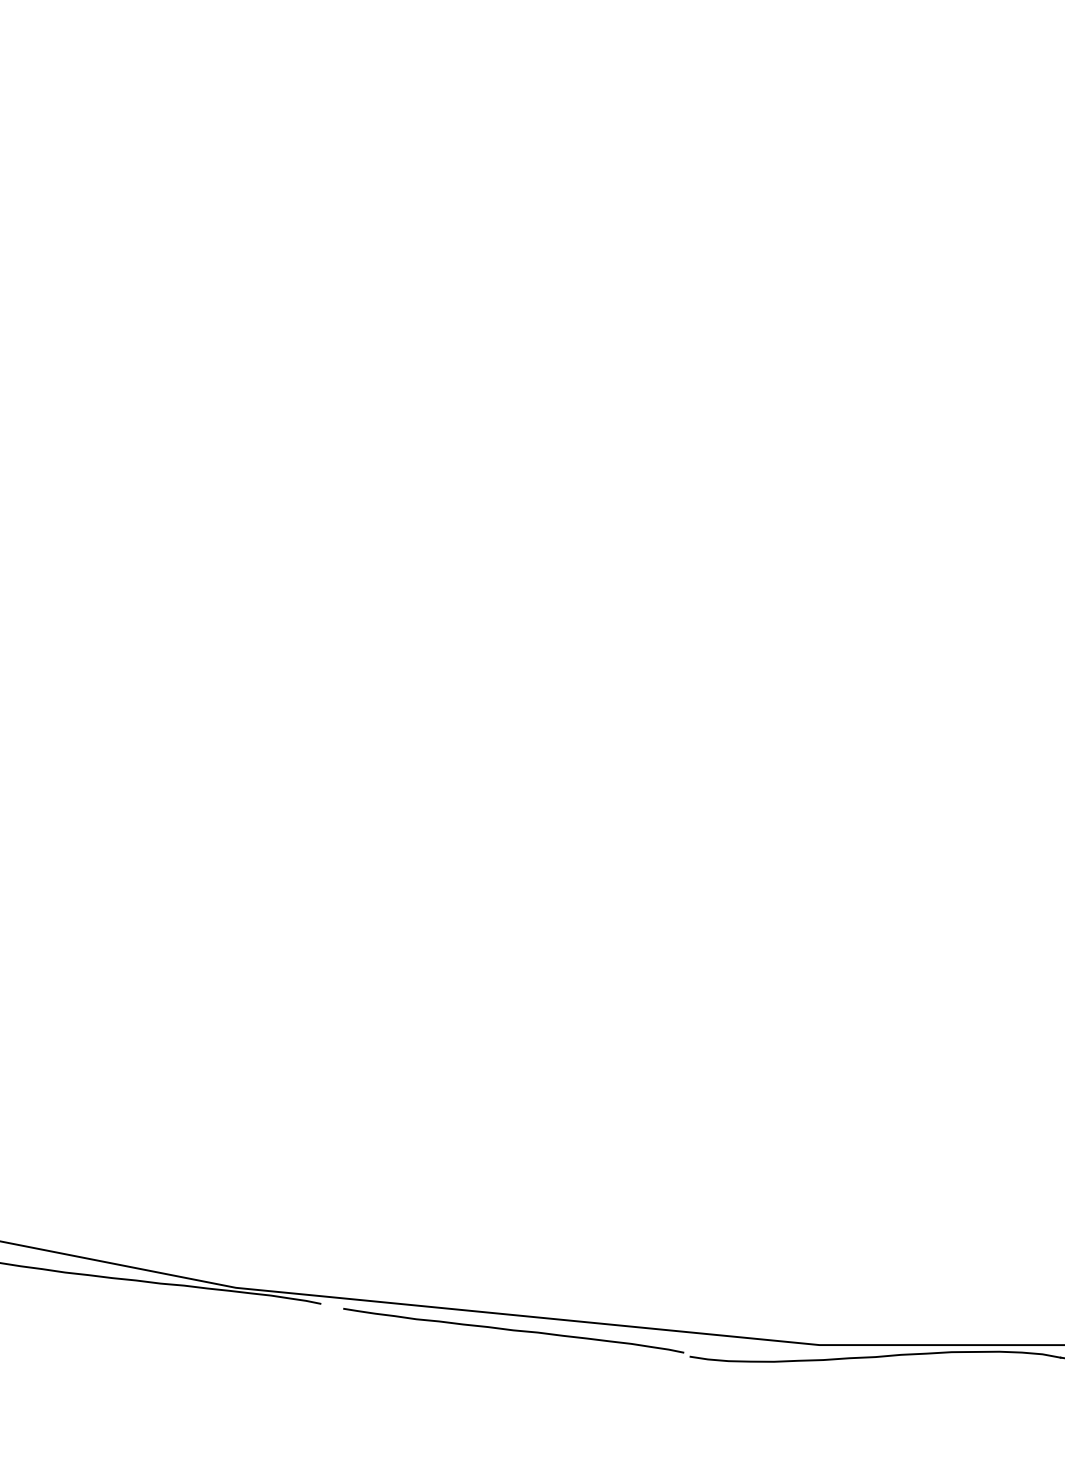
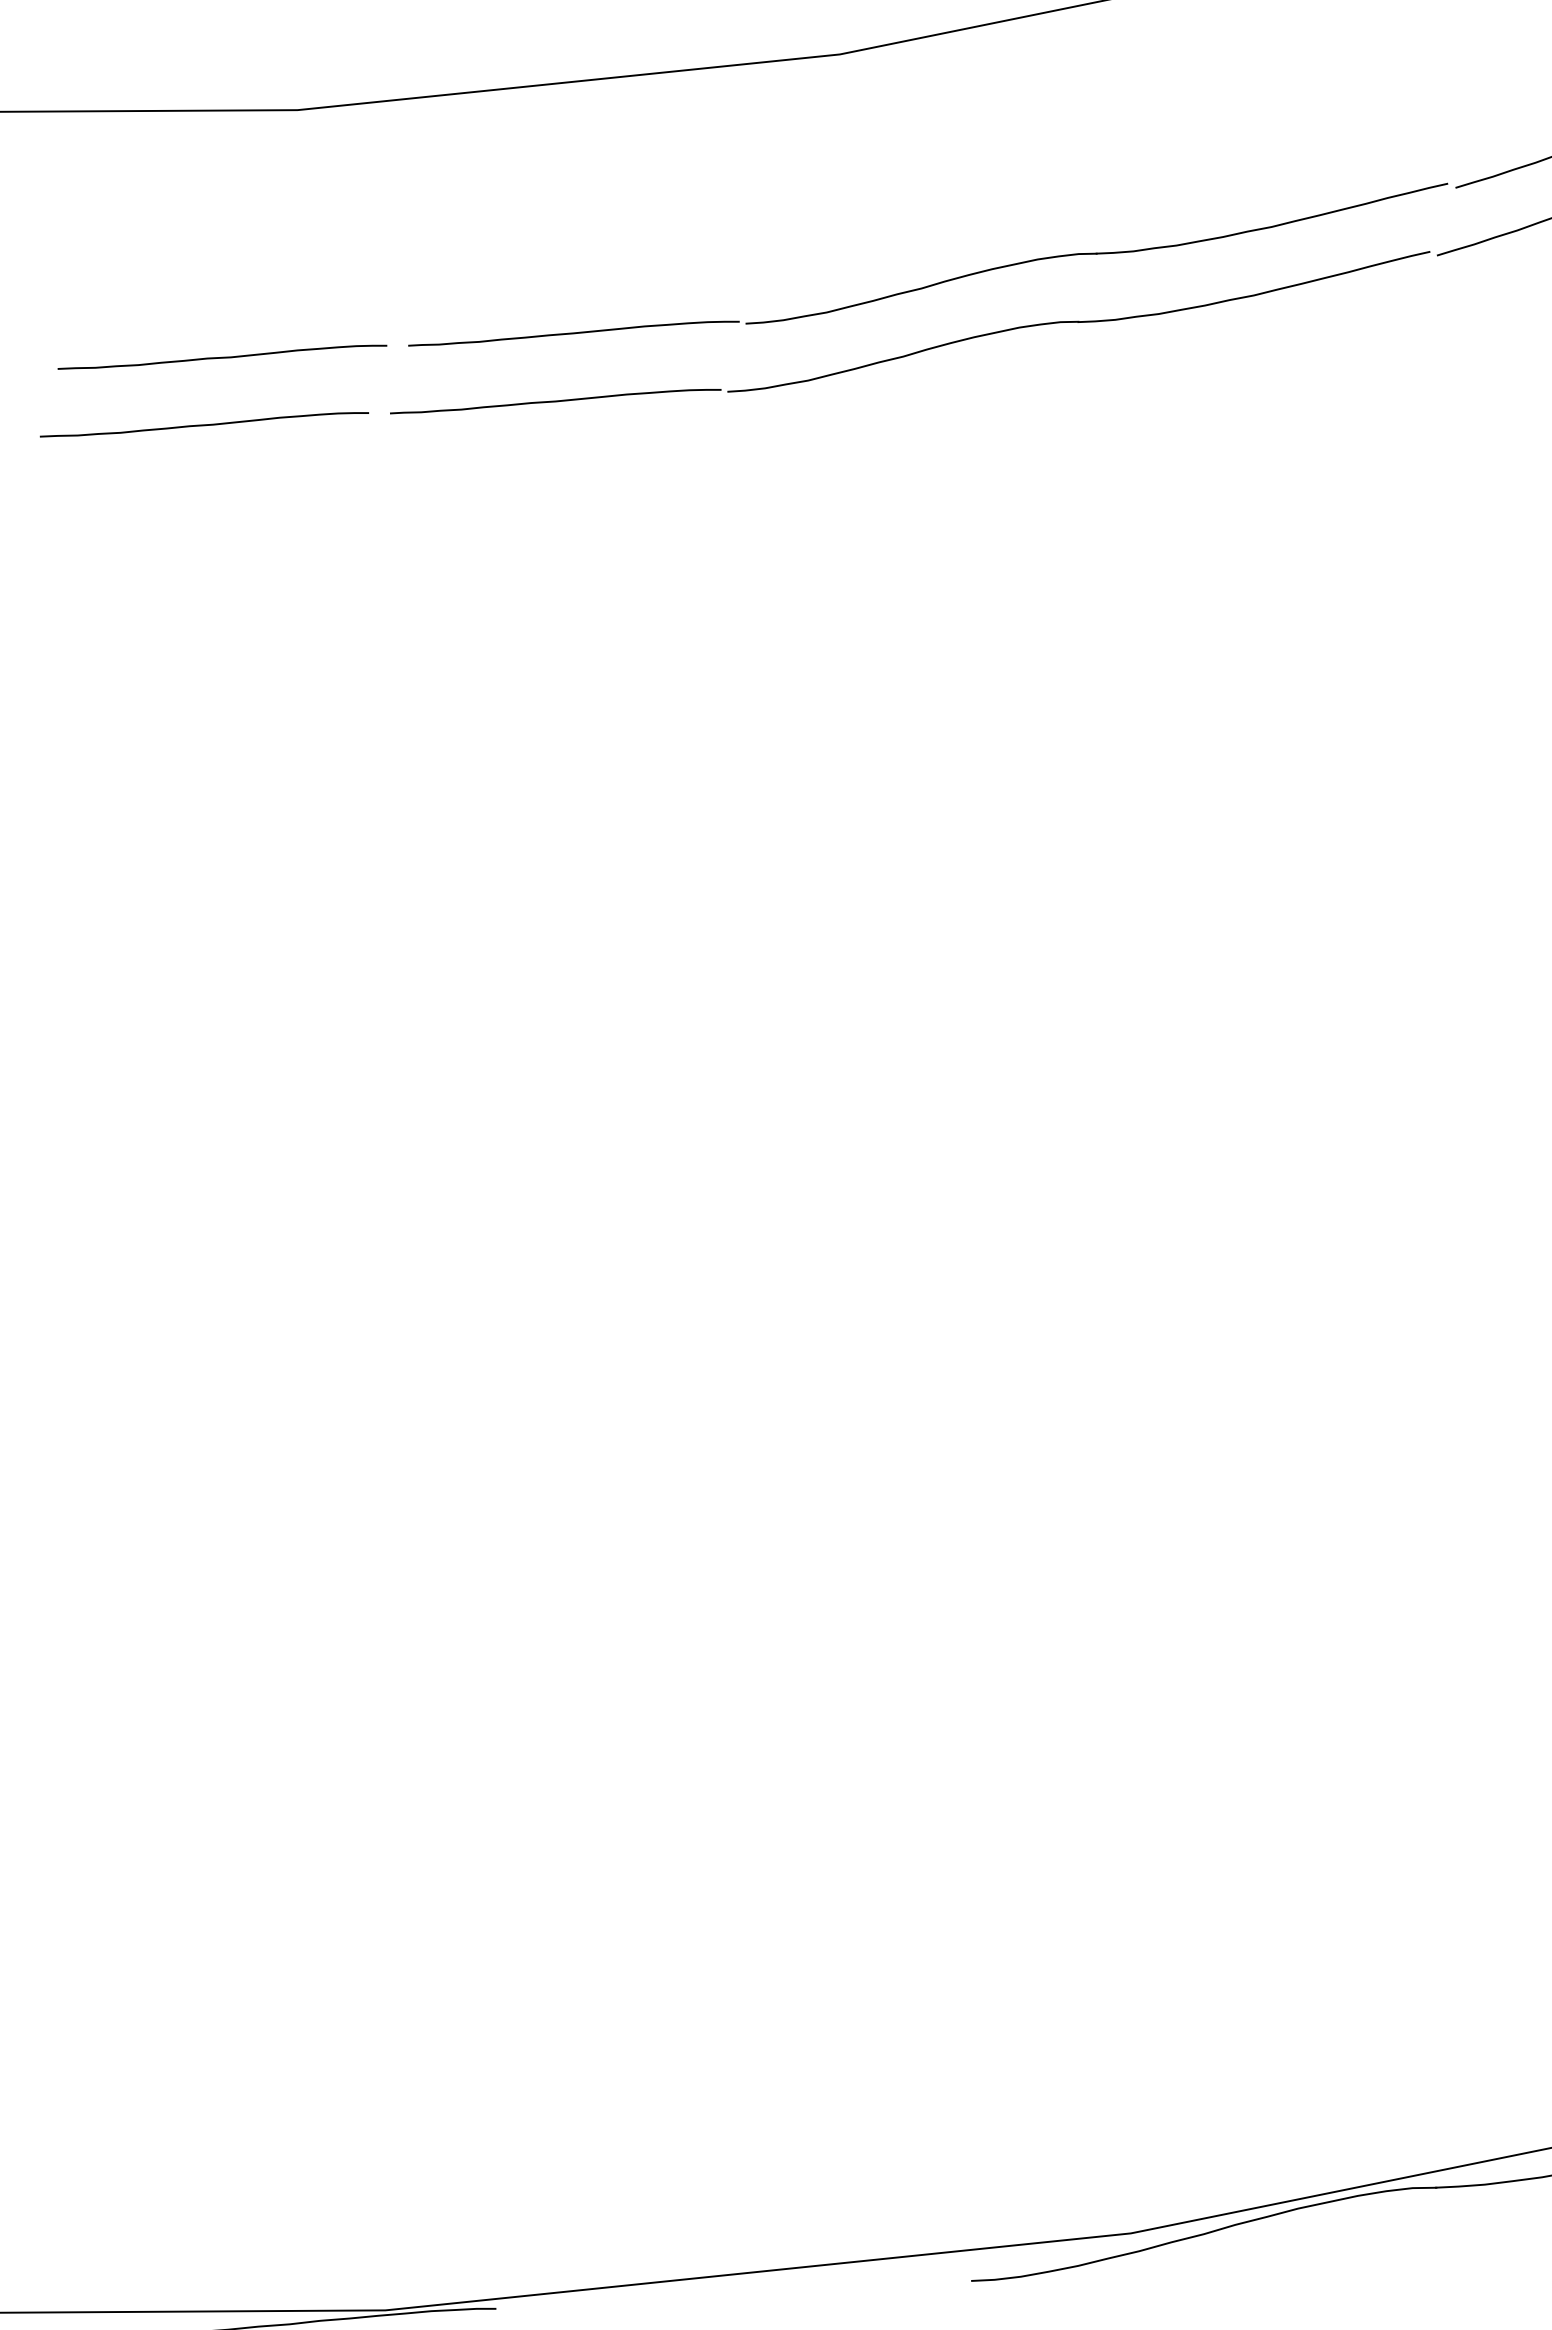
curve: (513, 1330) -> (744, 2293), removed

